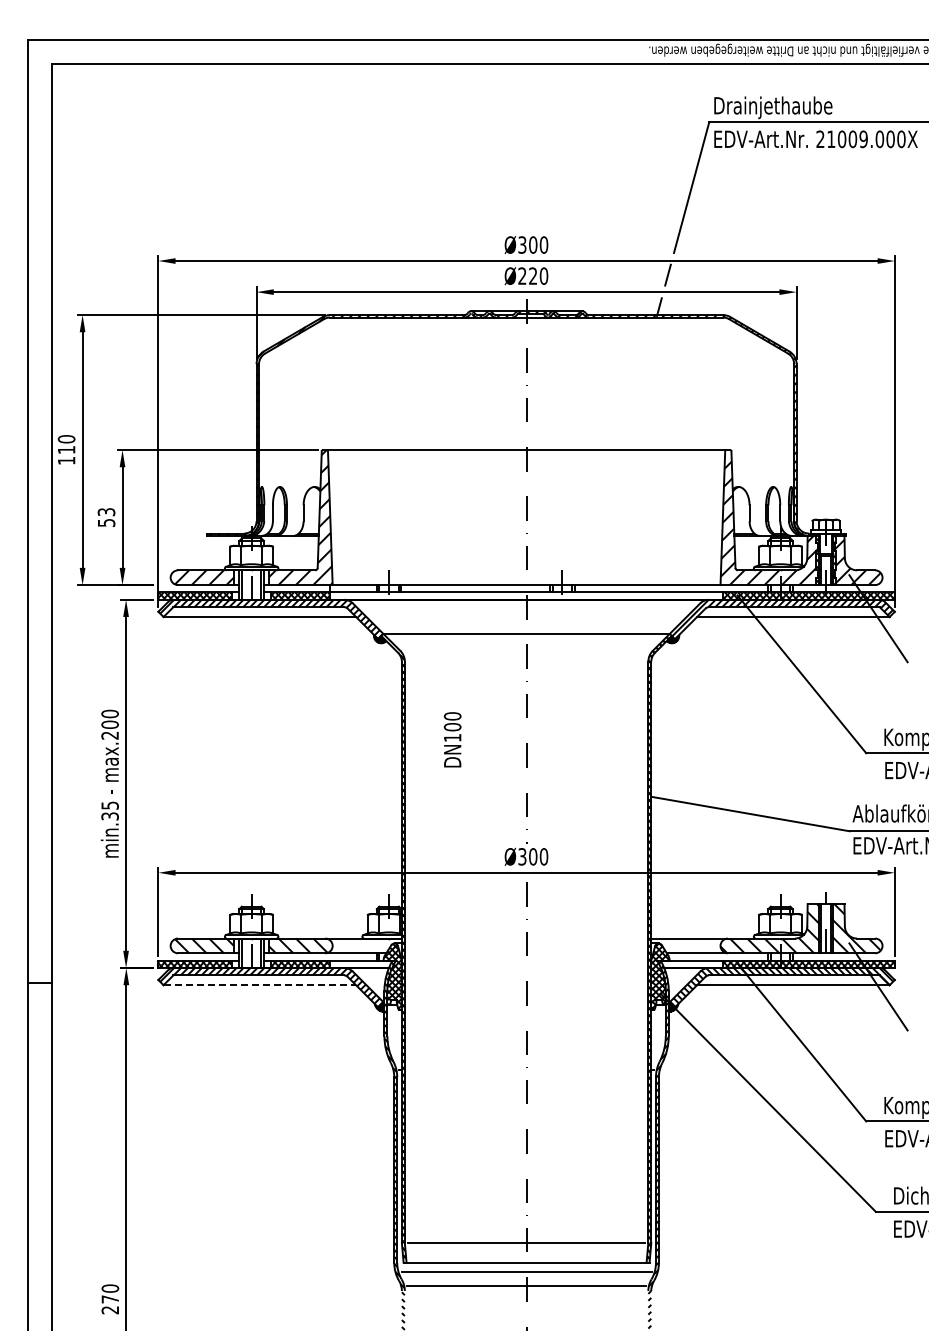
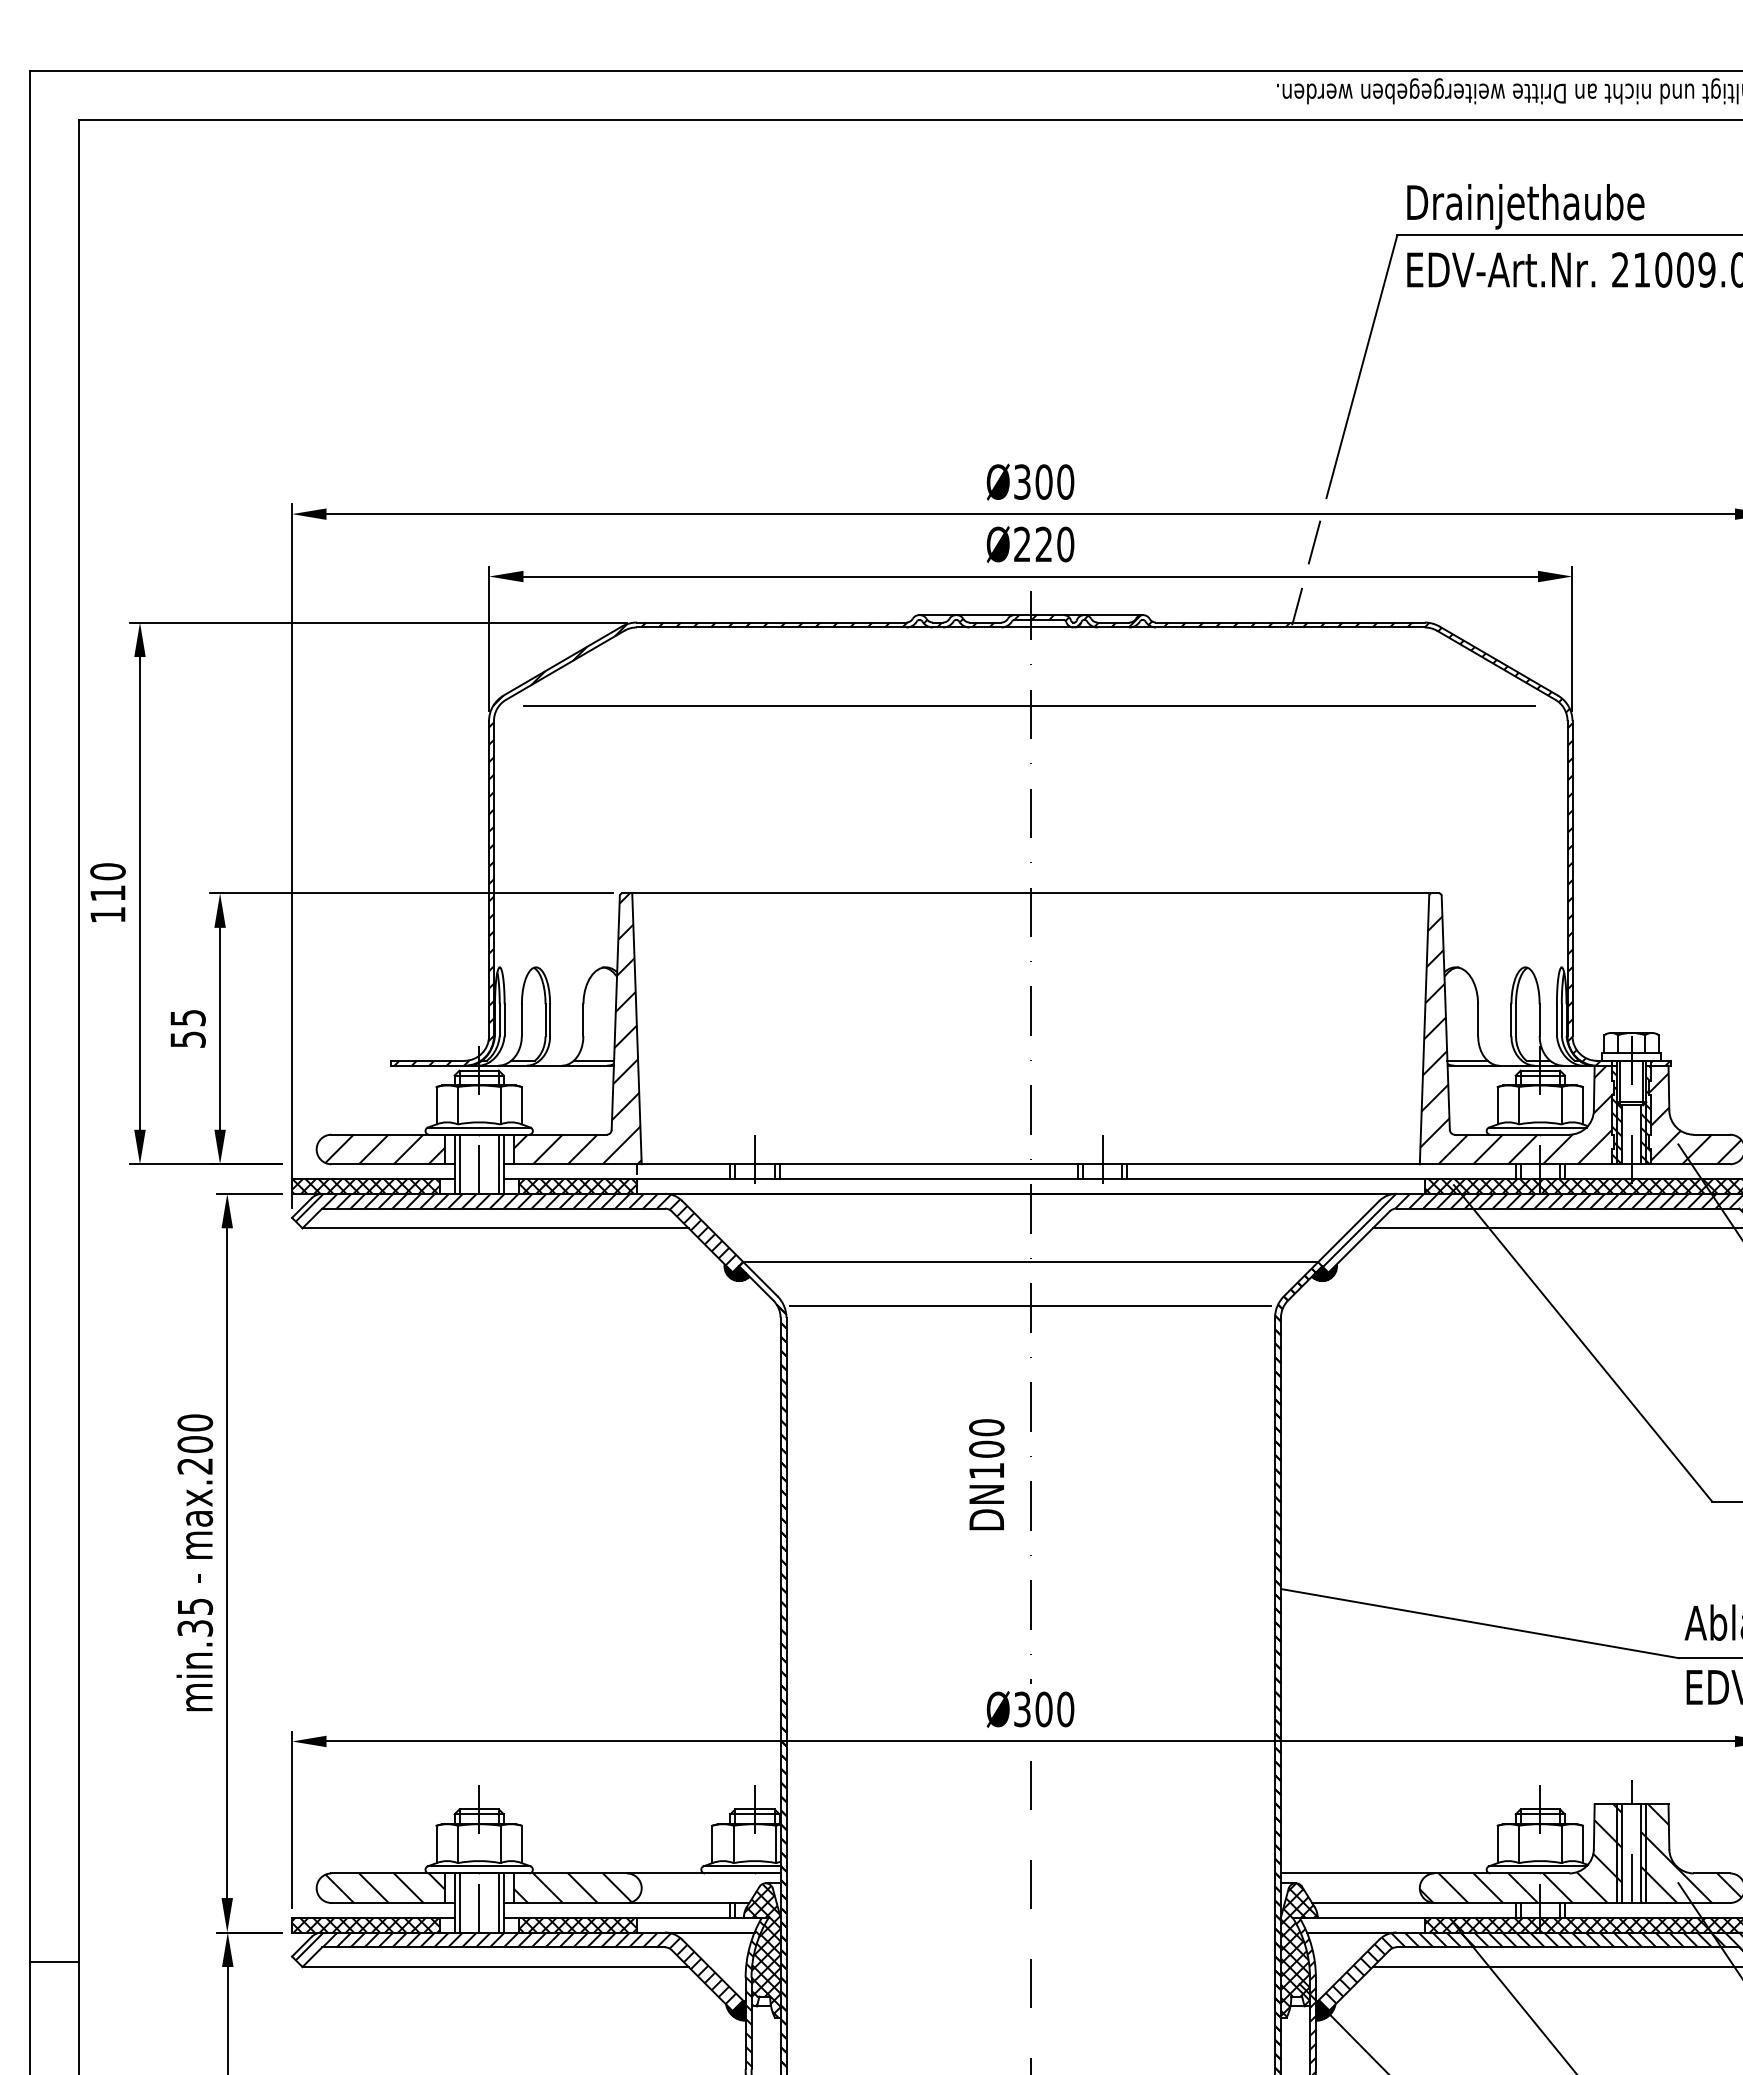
line: (525, 356) -> (1028, 705), added
text: (105, 511) -> (185, 1016), 53 -> 55
line: (526, 655) -> (1030, 1305), added
text: (452, 739) -> (986, 1474), moved
line: (260, 985) -> (496, 1967), dashed -> solid

